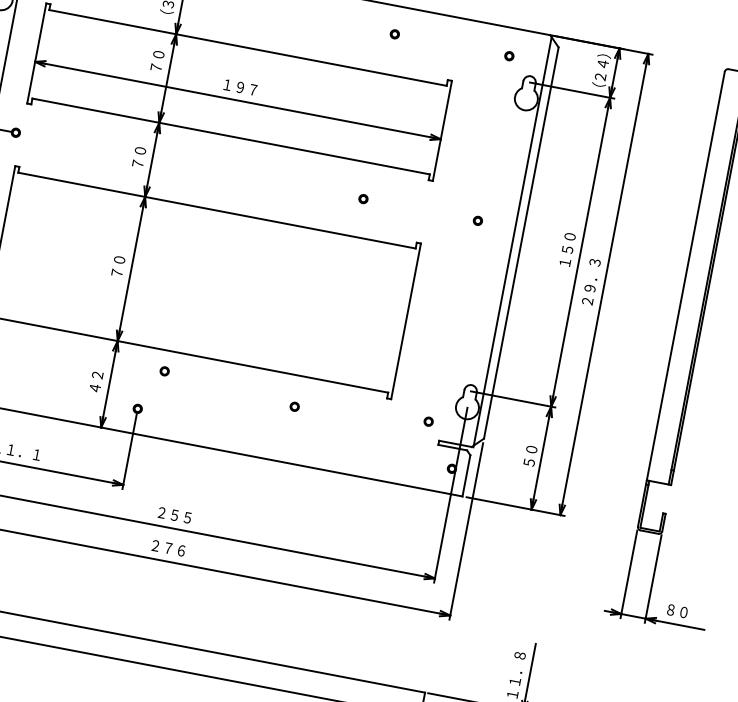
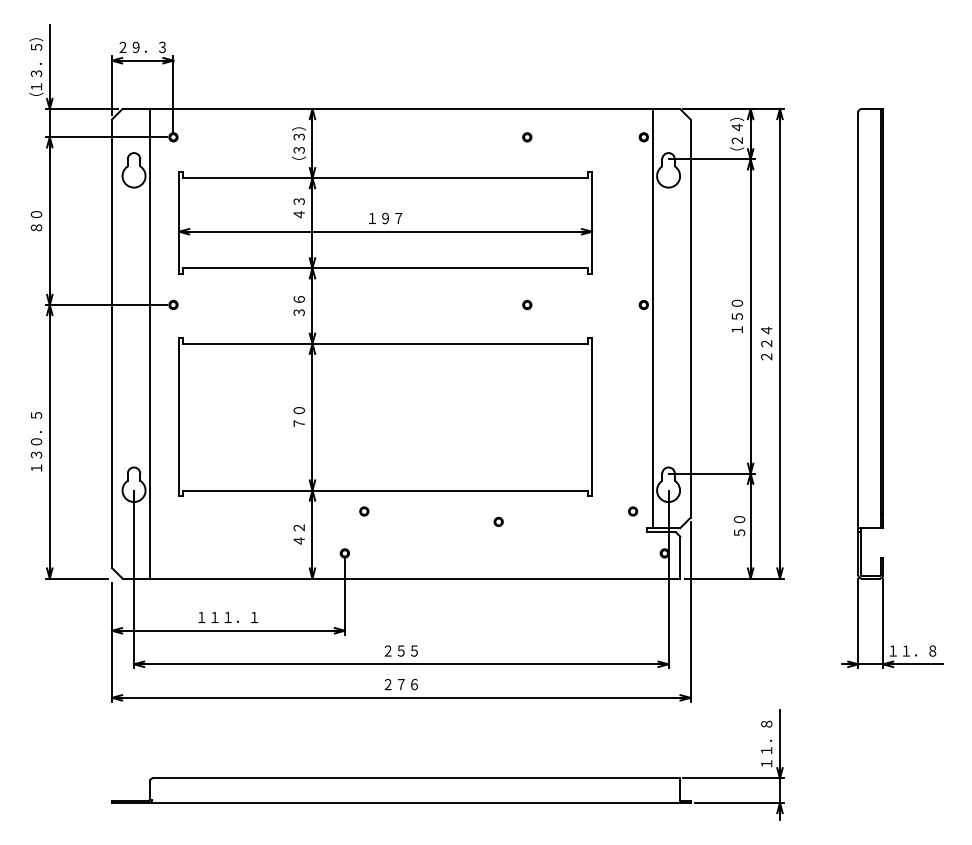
text: (156, 61) -> (298, 208), ７０ -> ４３
text: (138, 156) -> (298, 305), ７０ -> ３６
line: (512, 241) -> (652, 318), moved
text: (591, 281) -> (766, 343), ２９．３ -> ２２４
text: (678, 610) -> (913, 650), ８０ -> １１．８

